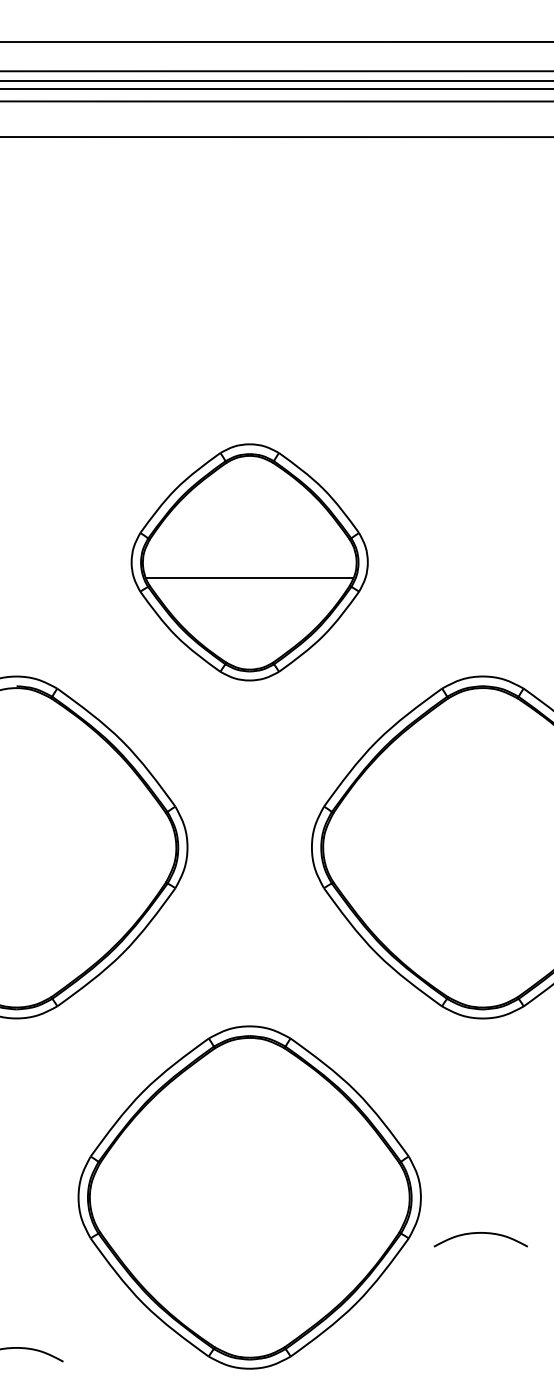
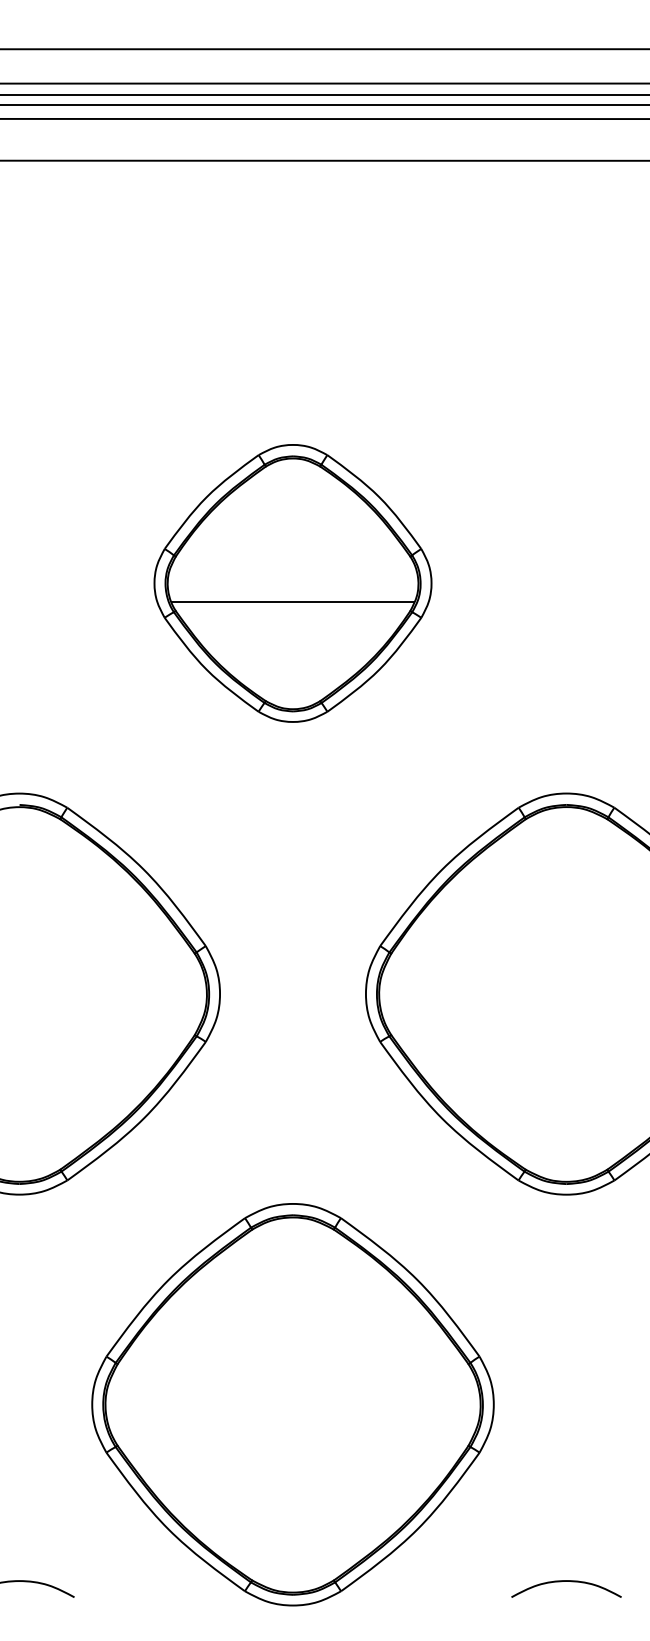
part: (249, 562) -> (292, 583), moved
curve: (480, 1233) -> (566, 1581), moved

